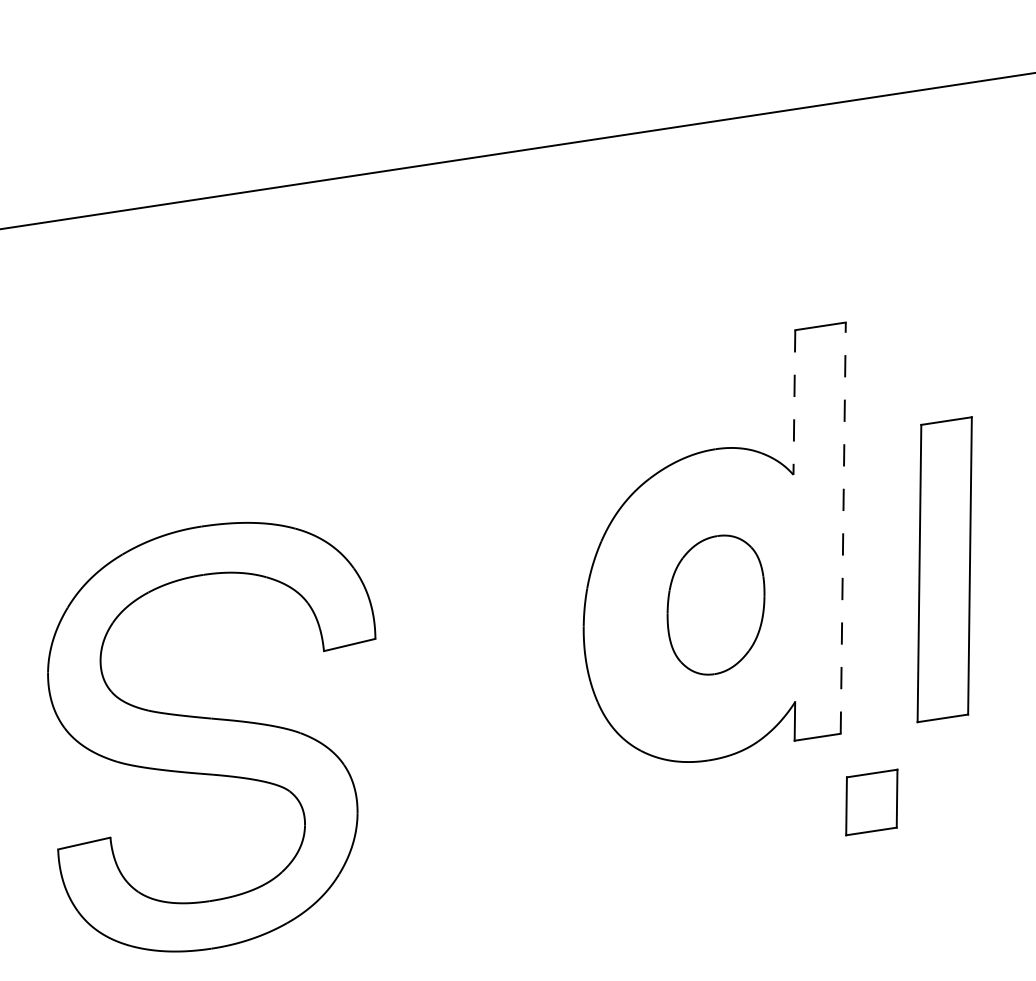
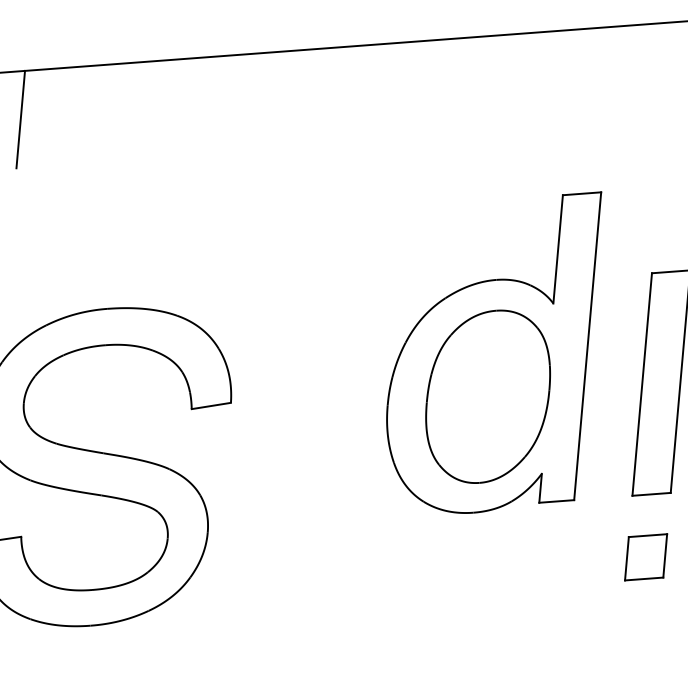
line: (67, 283) -> (20, 119), added
line: (794, 403) -> (558, 250), dashed -> solid
line: (843, 528) -> (587, 346), dashed -> solid
part: (715, 604) -> (487, 396), size x1.67
part: (871, 802) -> (645, 557), moved

